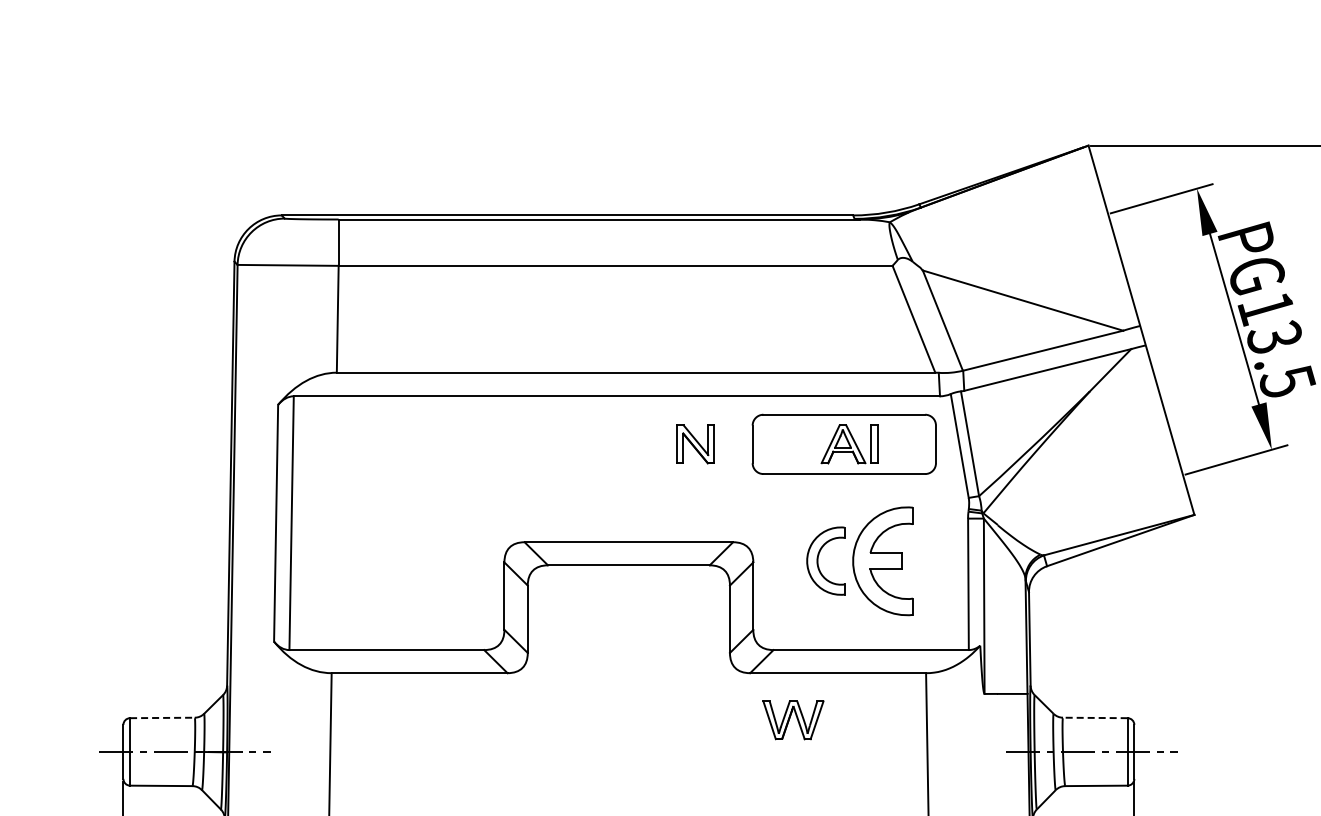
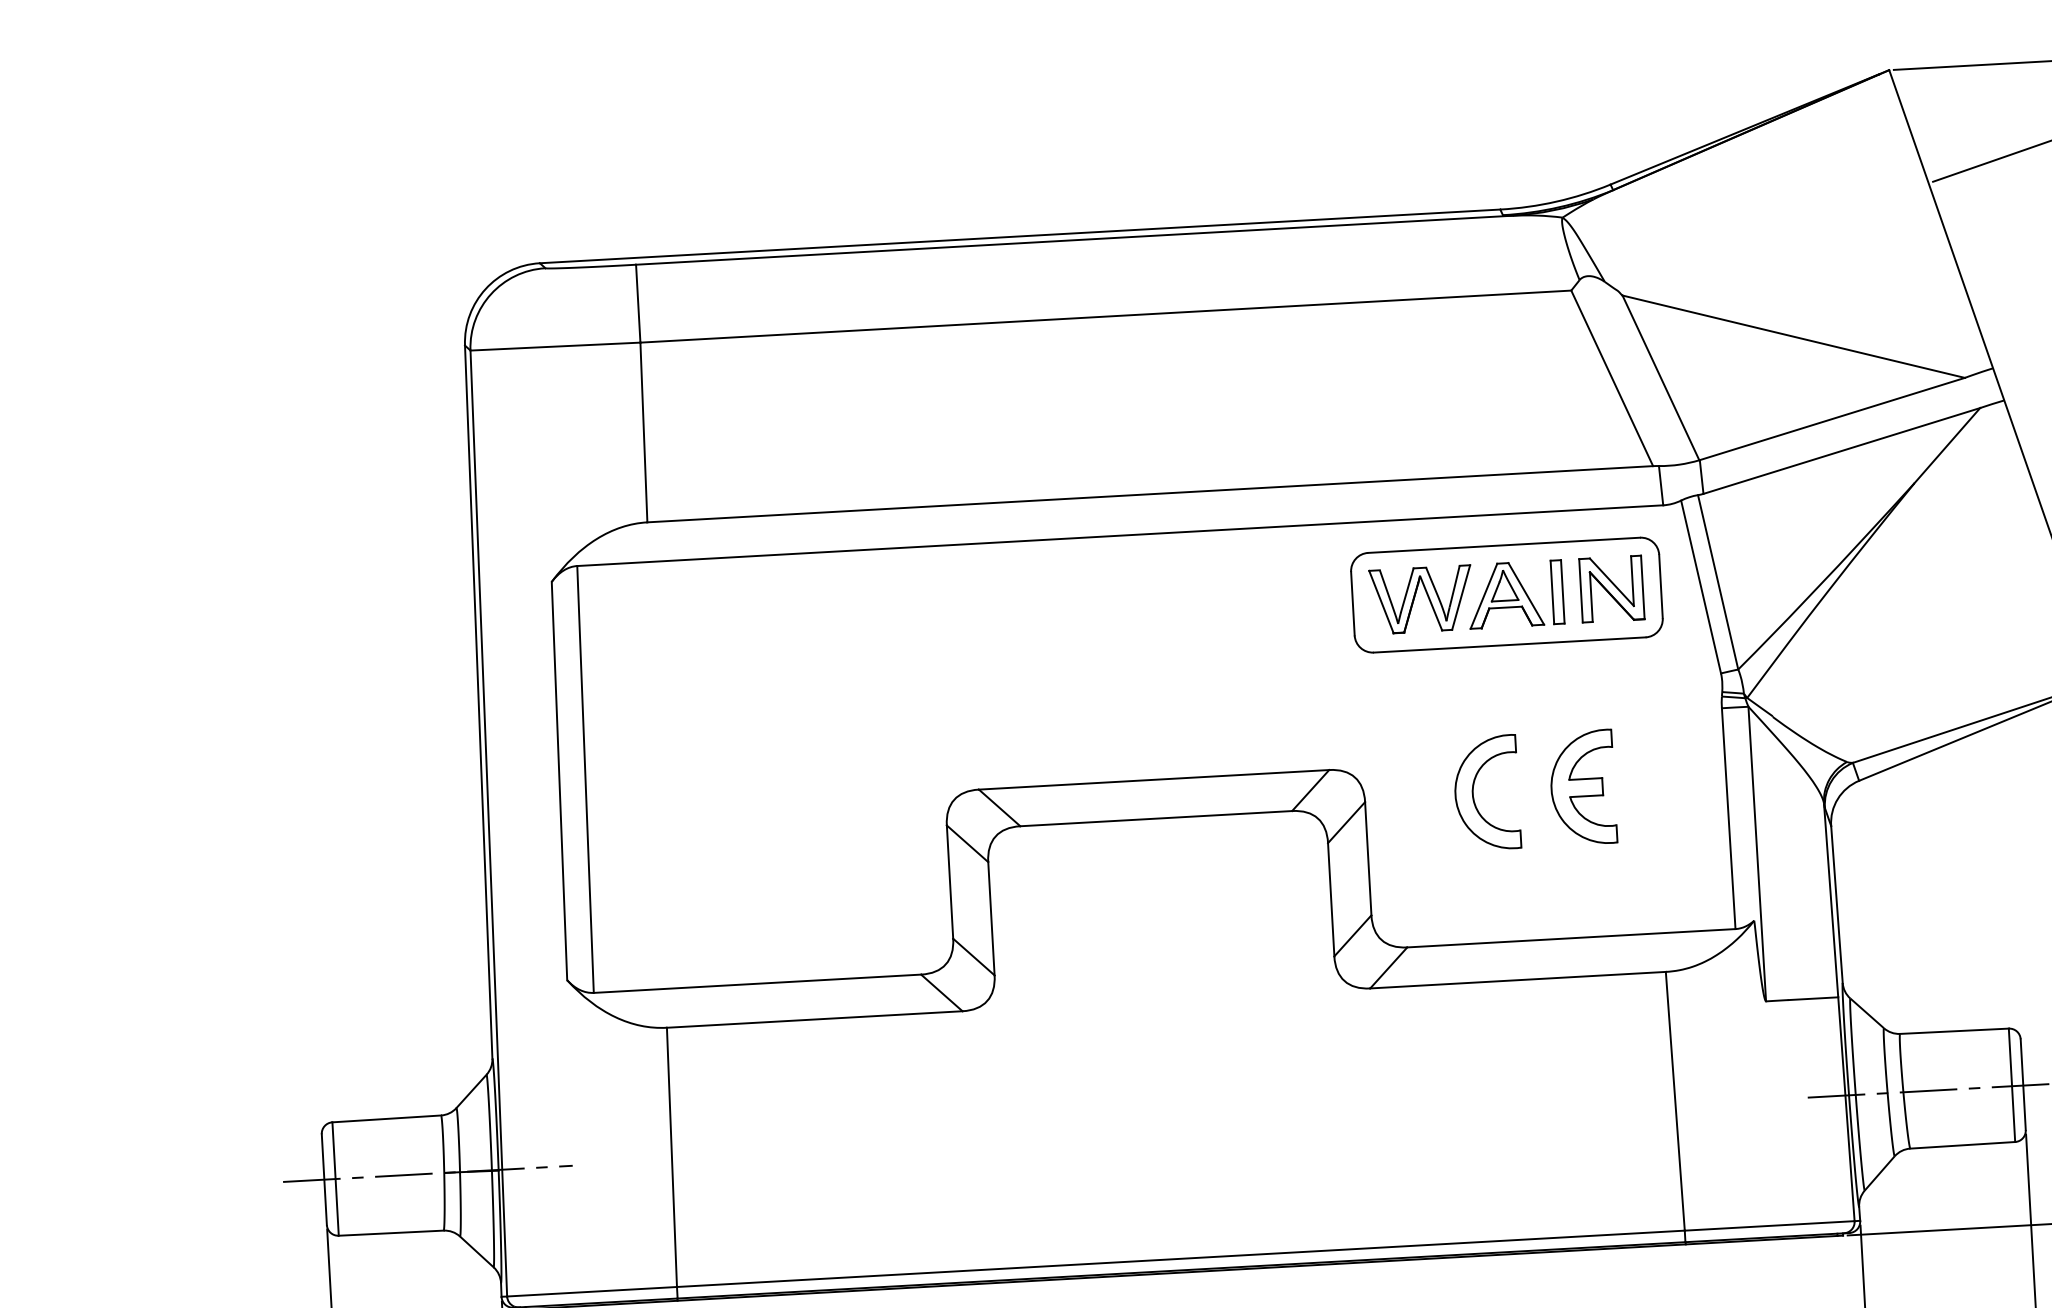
part: (695, 444) -> (1611, 589), moved
part: (882, 560) -> (1582, 786), size x0.62
line: (162, 717) -> (386, 1118), dashed -> solid
line: (1094, 717) -> (1953, 1030), dashed -> solid
part: (793, 720) -> (1421, 600), moved

